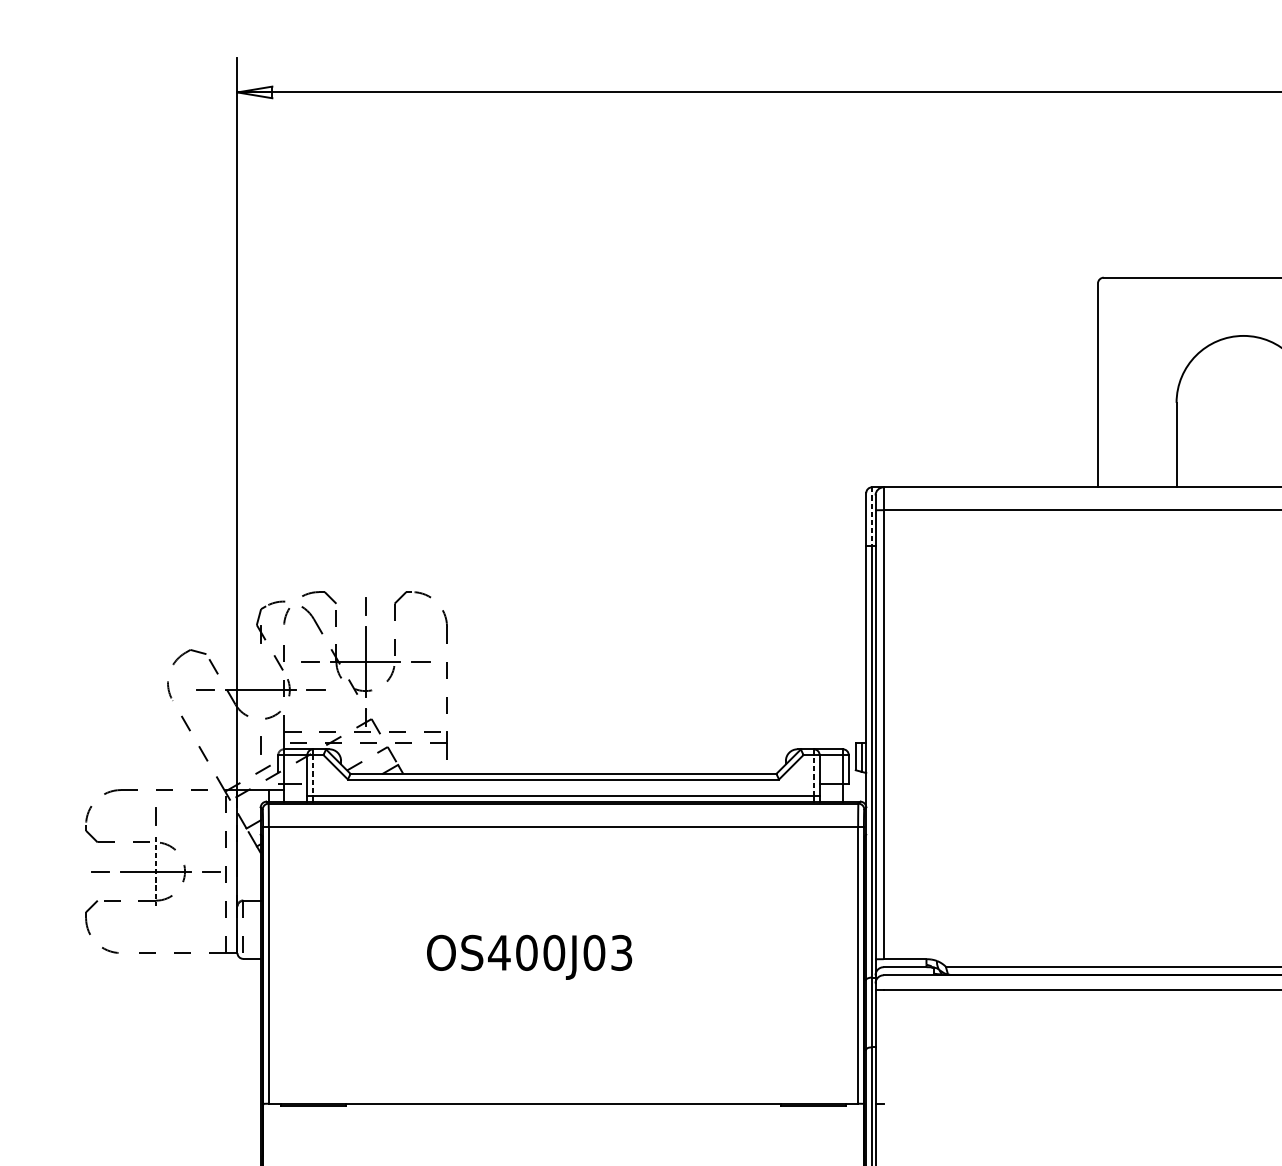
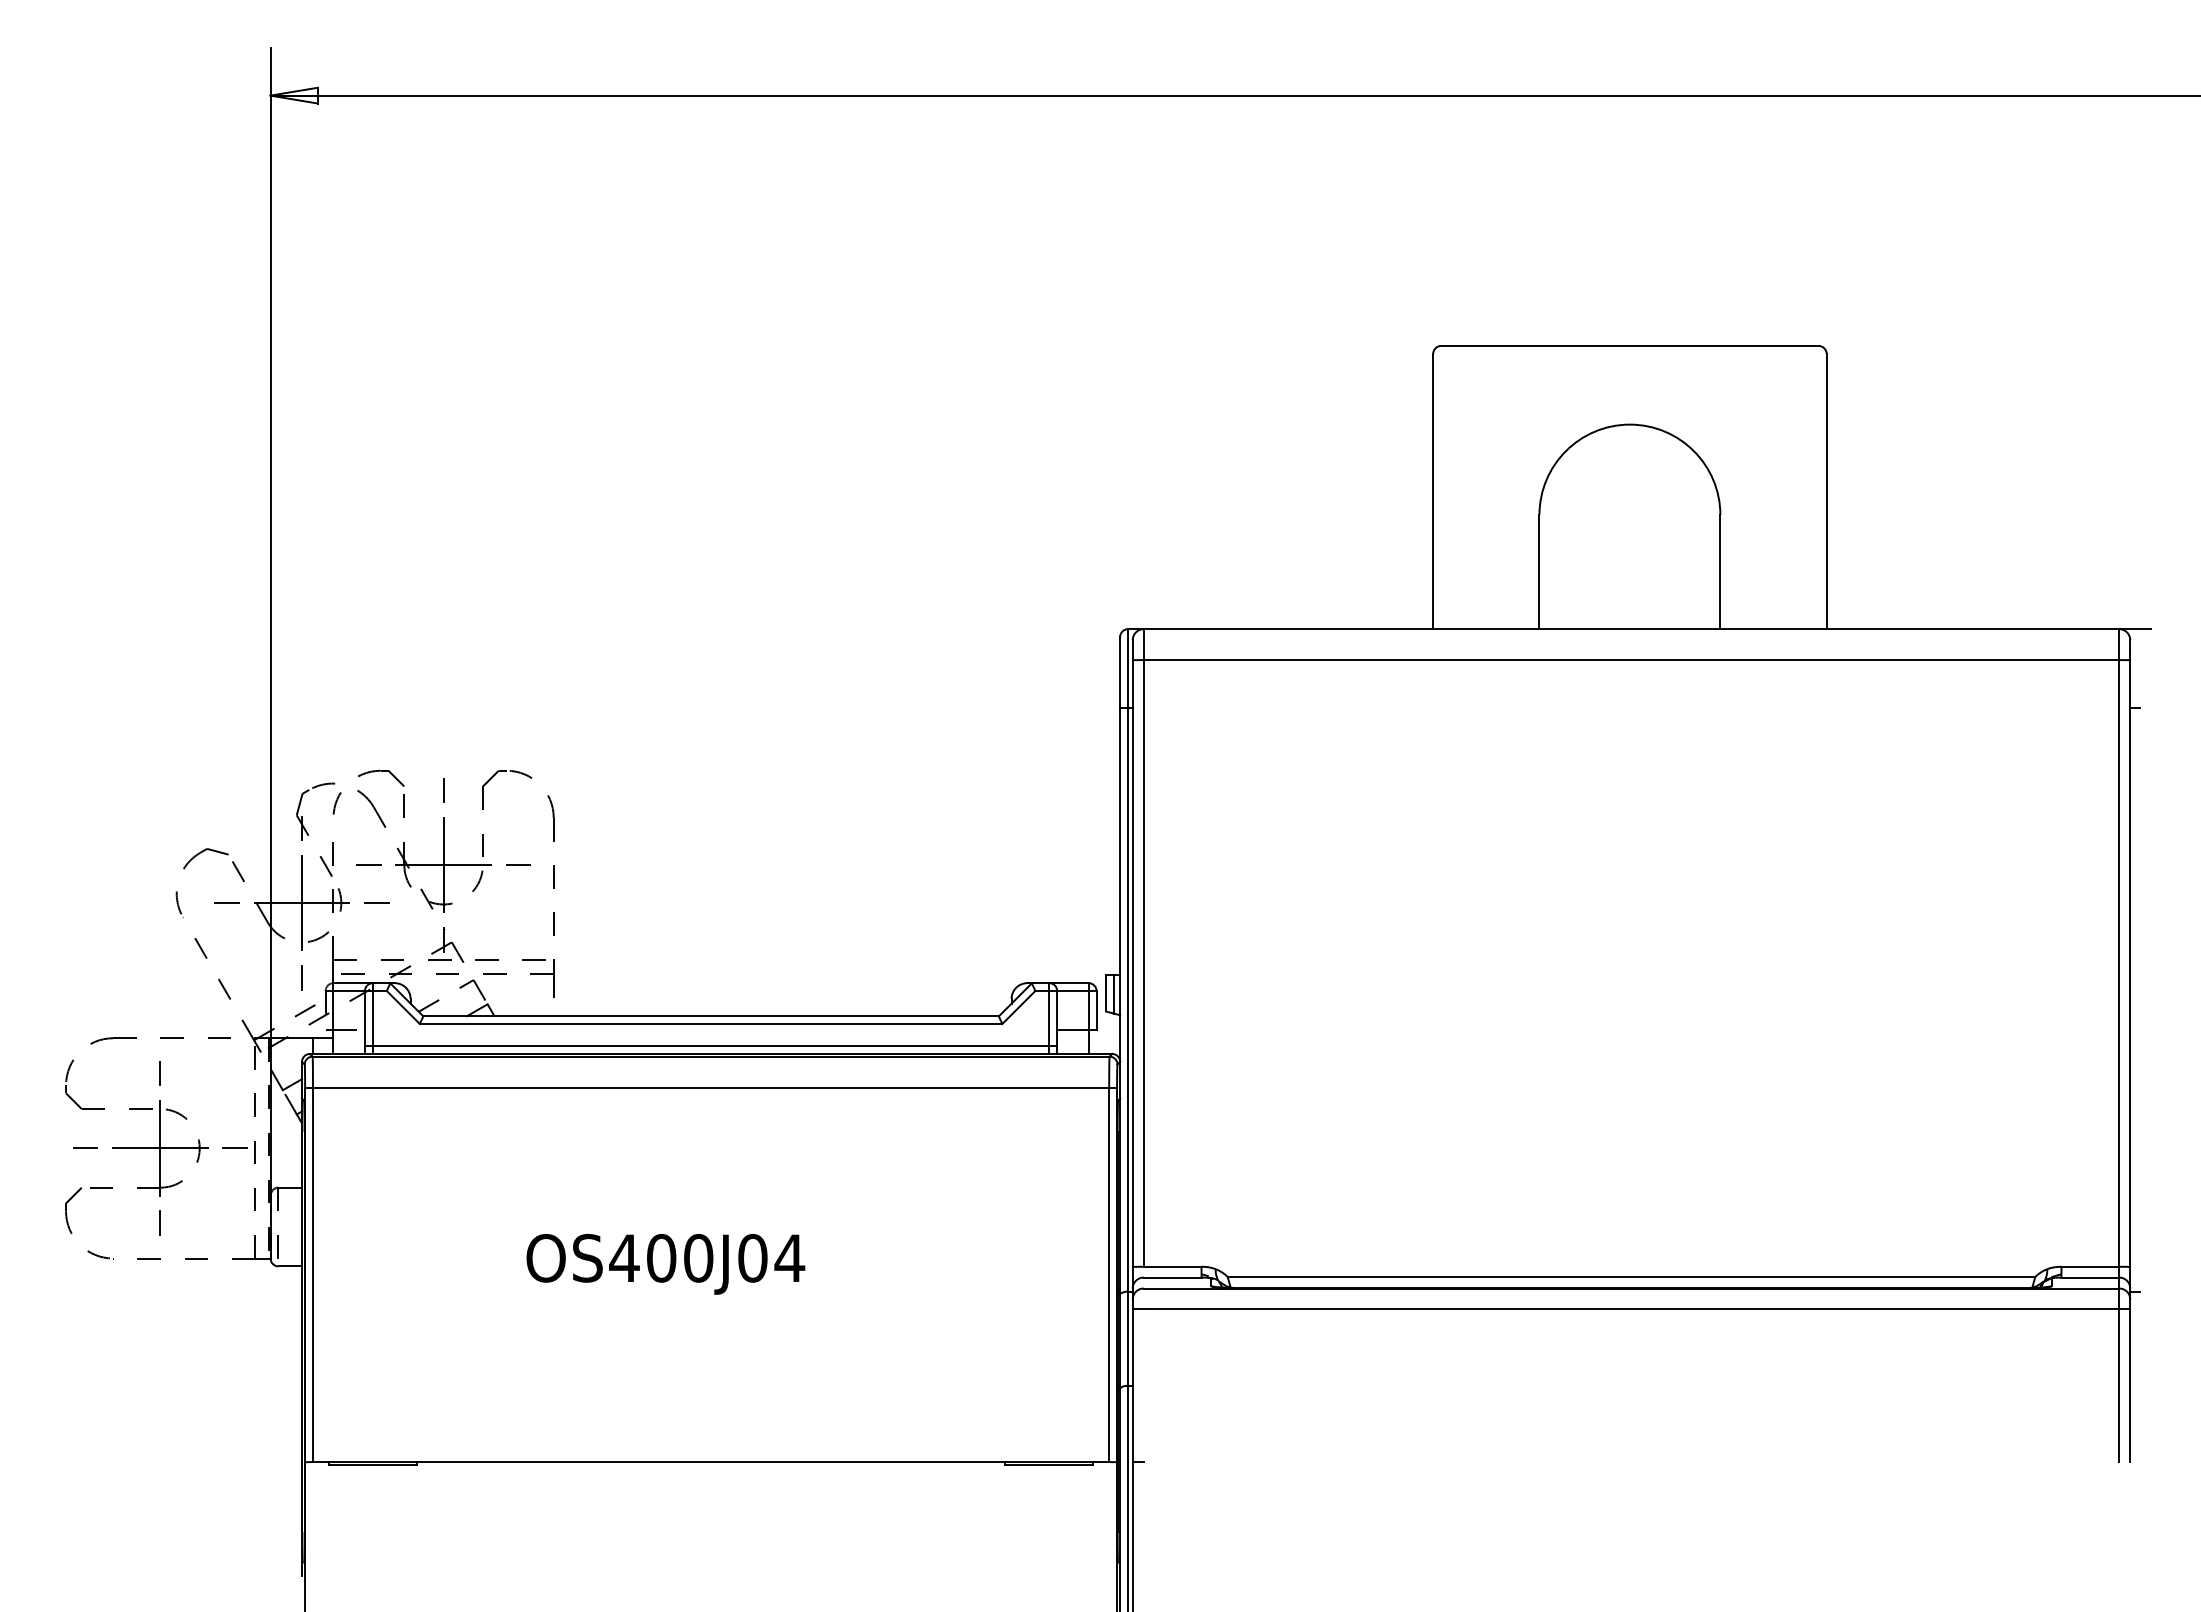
line: (872, 517) -> (1128, 669), dashed -> solid
line: (261, 689) -> (302, 902), added
line: (312, 775) -> (372, 1018), dashed -> solid
line: (813, 775) -> (1049, 1018), dashed -> solid
line: (156, 871) -> (160, 1148), dashed -> solid
line: (155, 926) -> (159, 1222), added
text: (621, 952) -> (789, 1257), OS400J03 -> OS400J04

